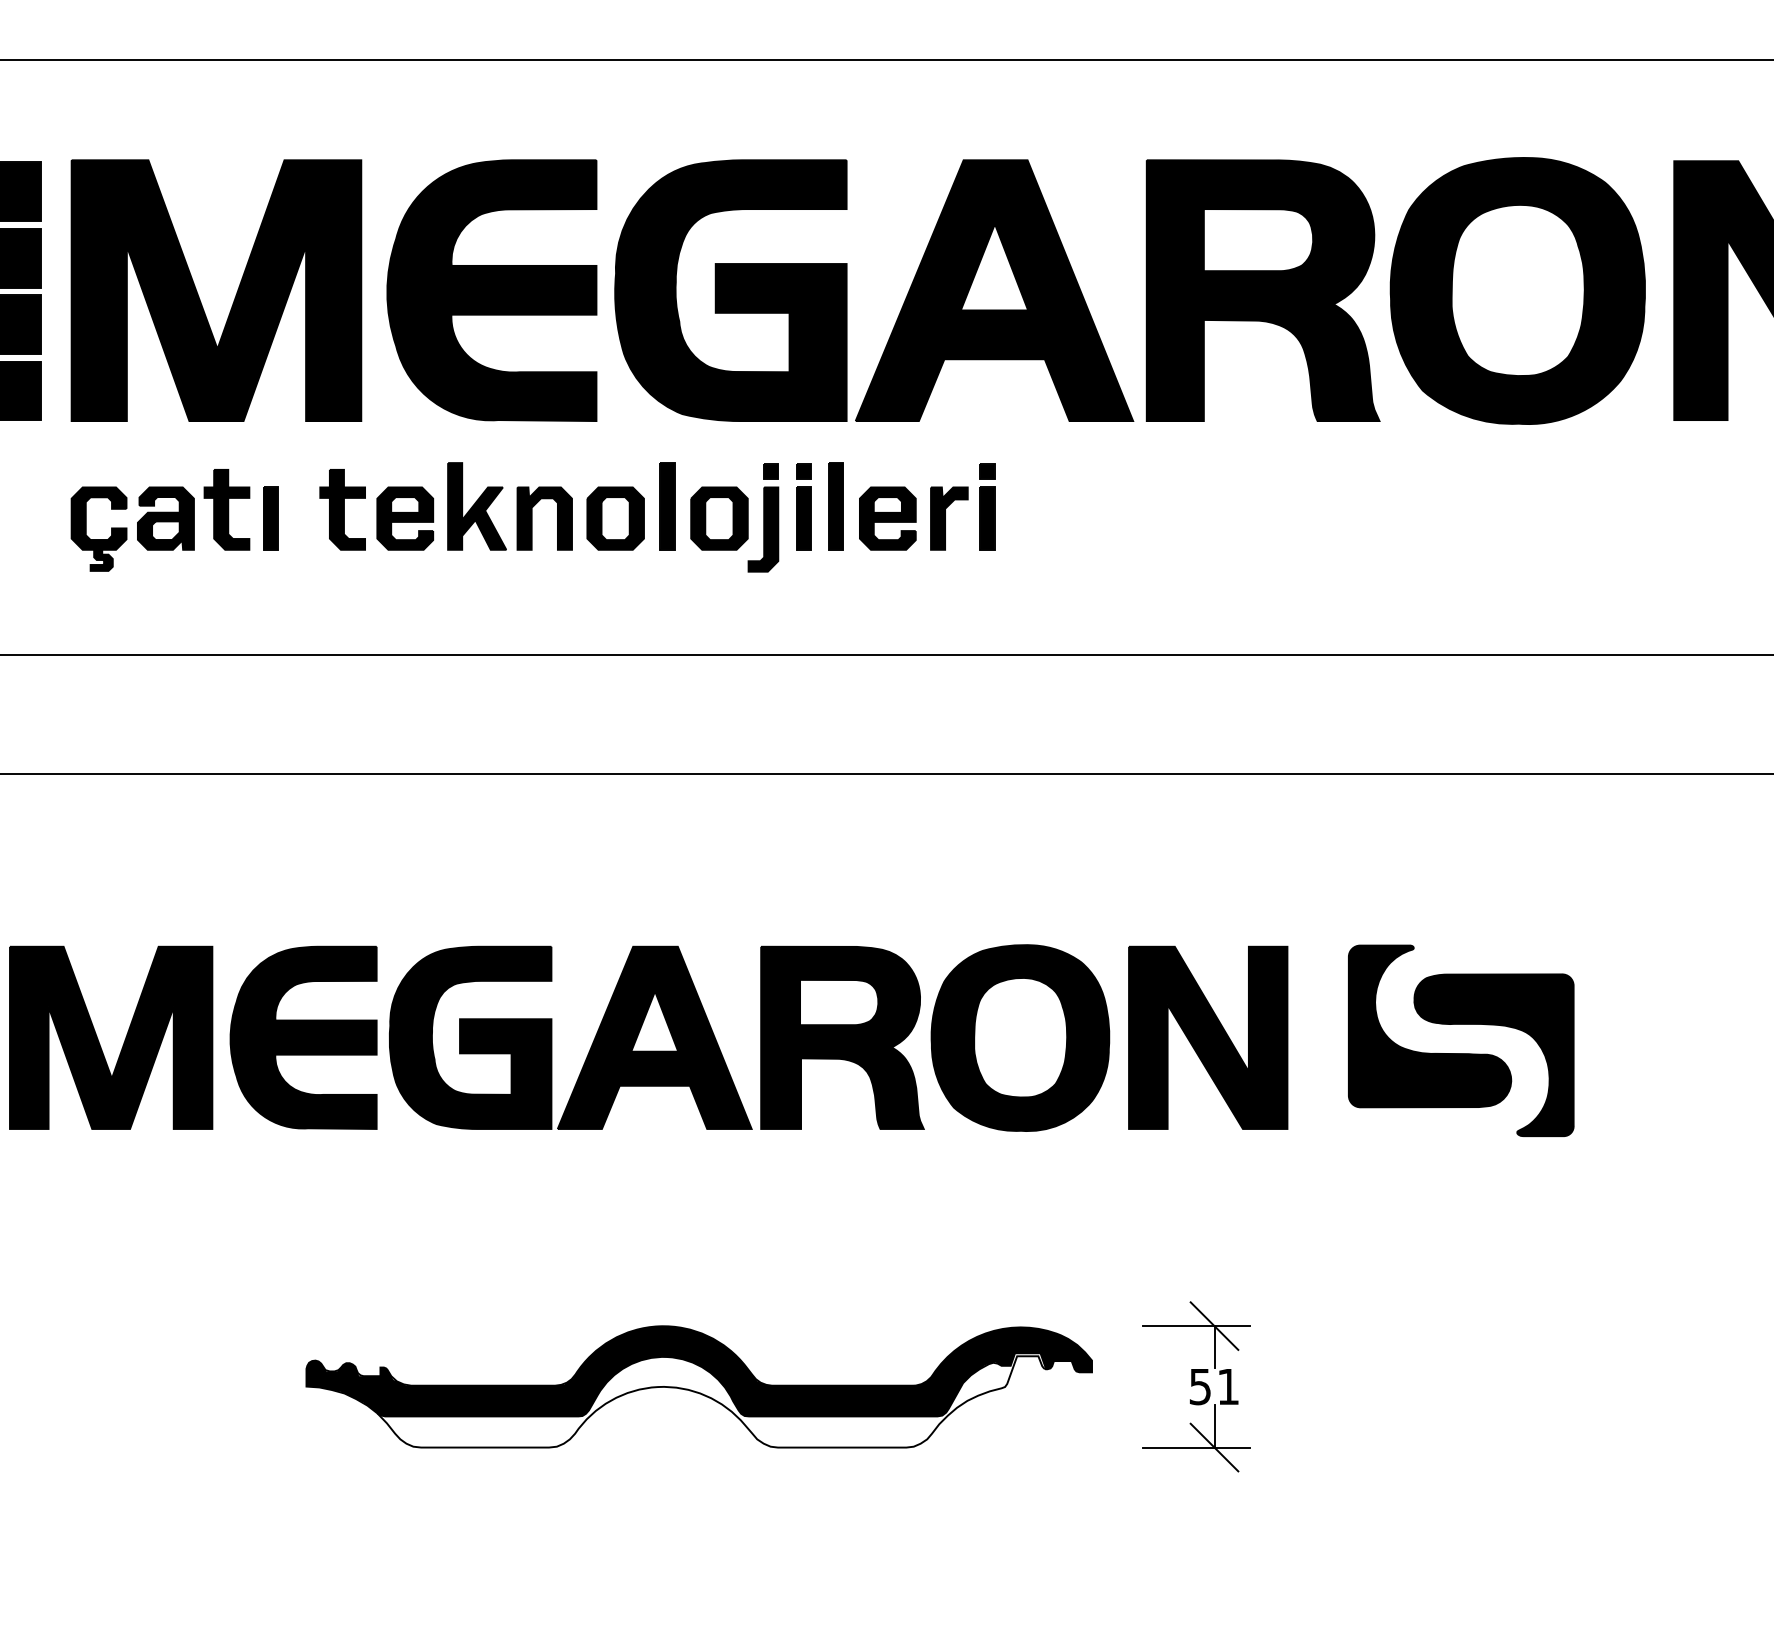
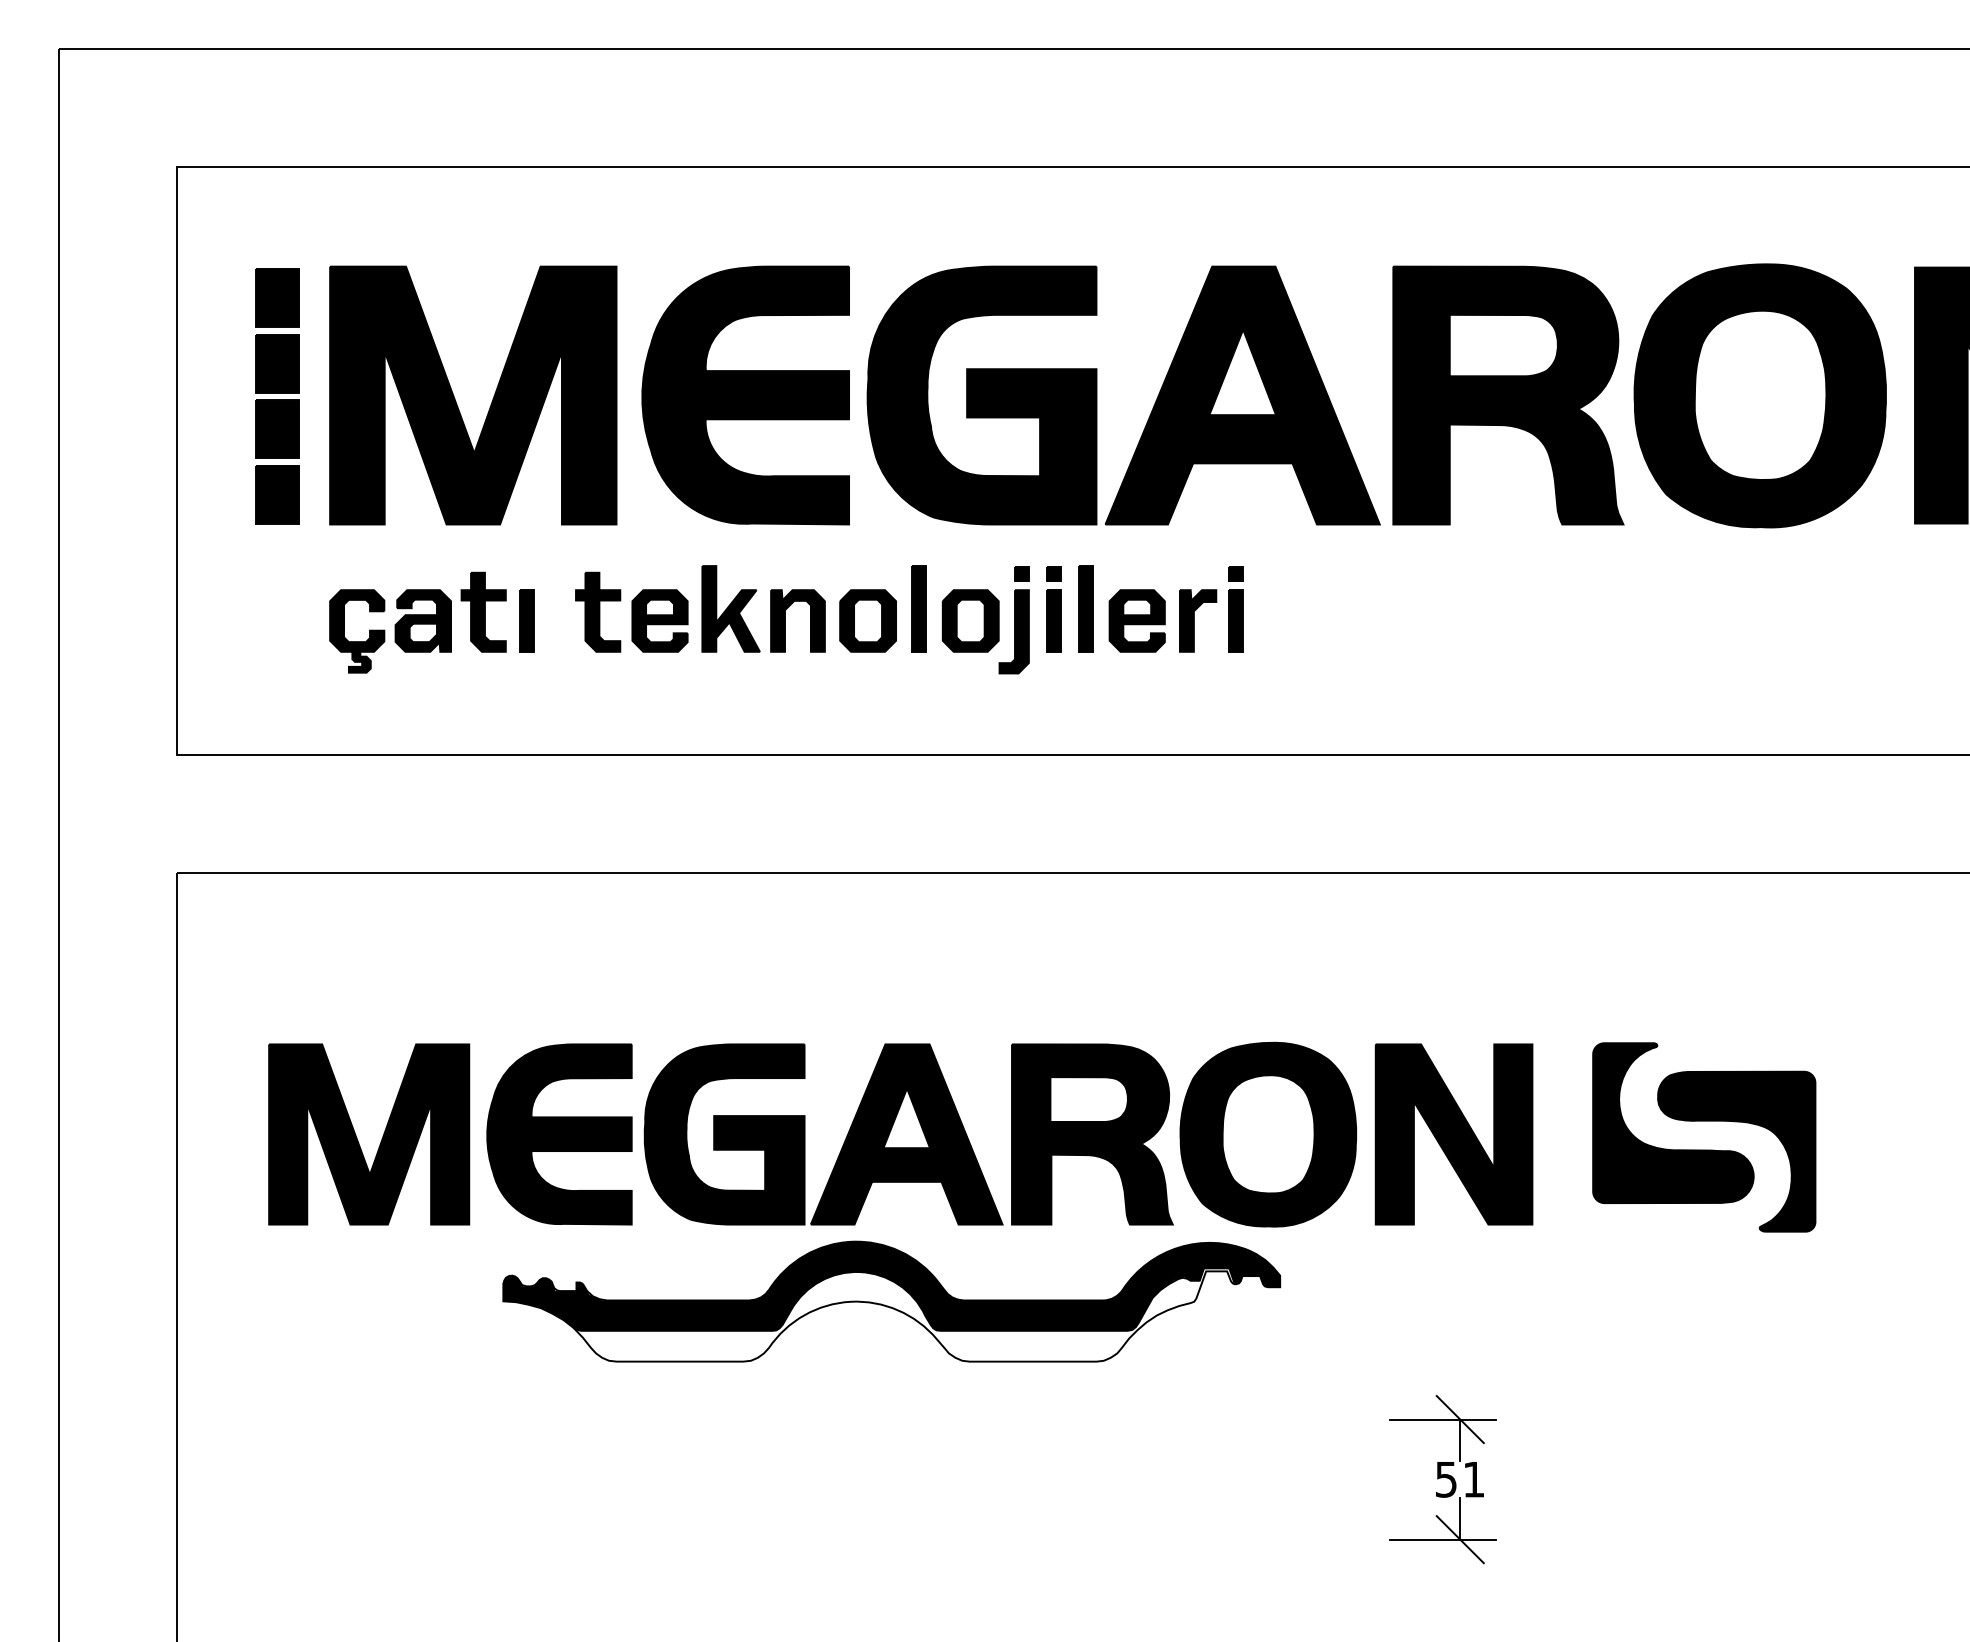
part: (698, 1386) -> (891, 1301), moved

